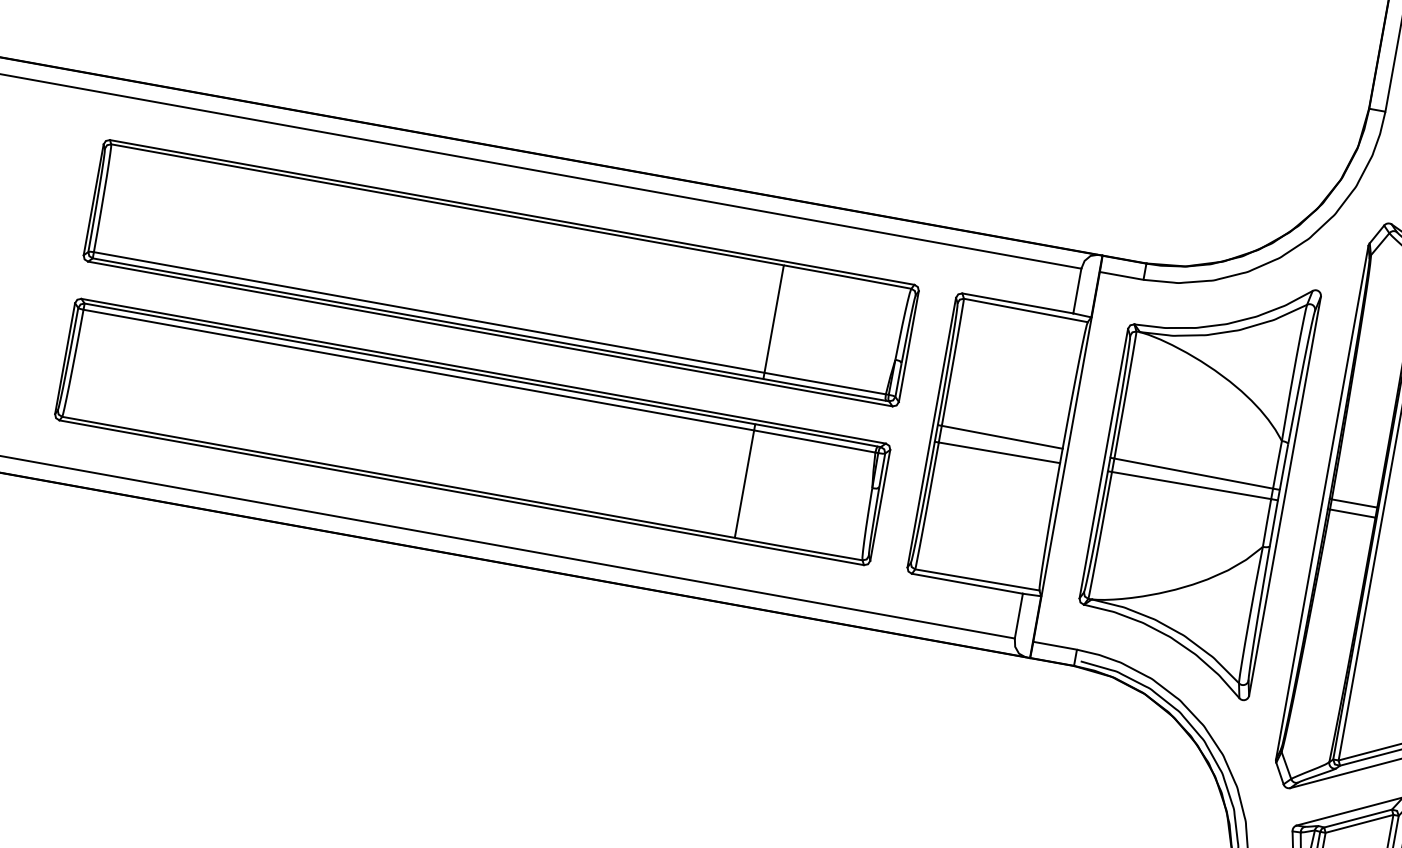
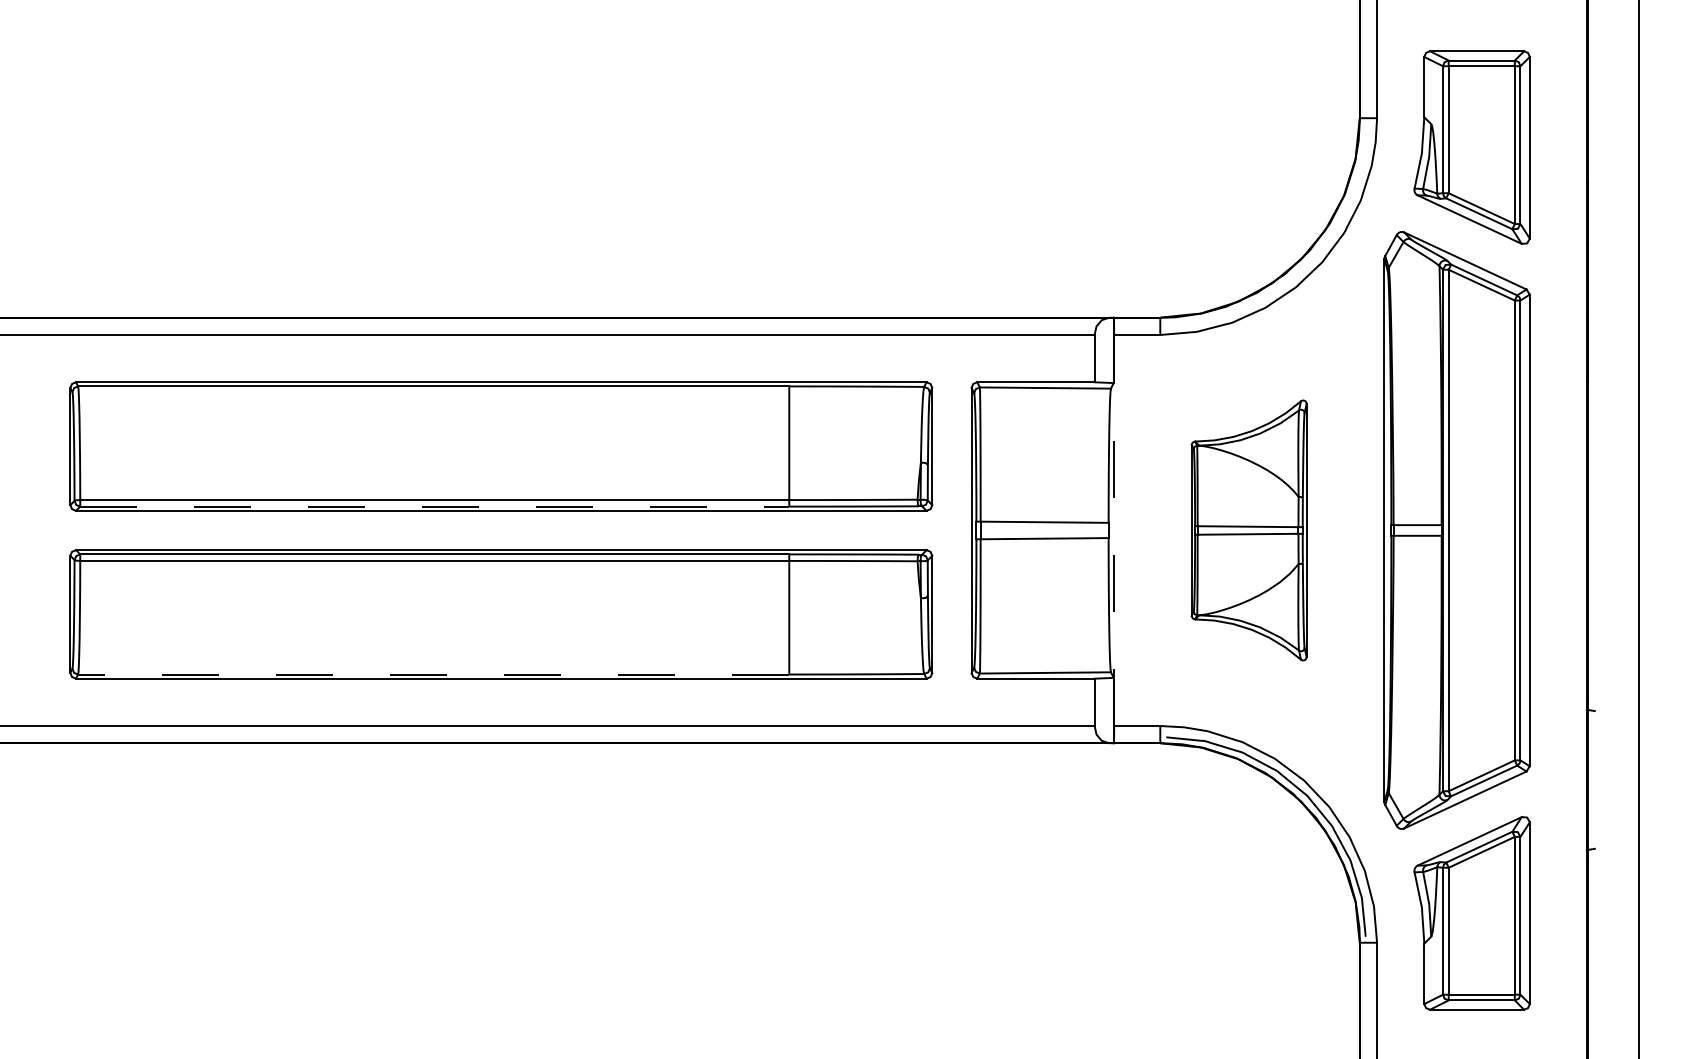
line: (427, 318) -> (434, 506), solid -> dashed
line: (1066, 456) -> (1114, 530), solid -> dashed
line: (398, 477) -> (433, 674), solid -> dashed
part: (1193, 479) -> (1248, 530), size x0.6

